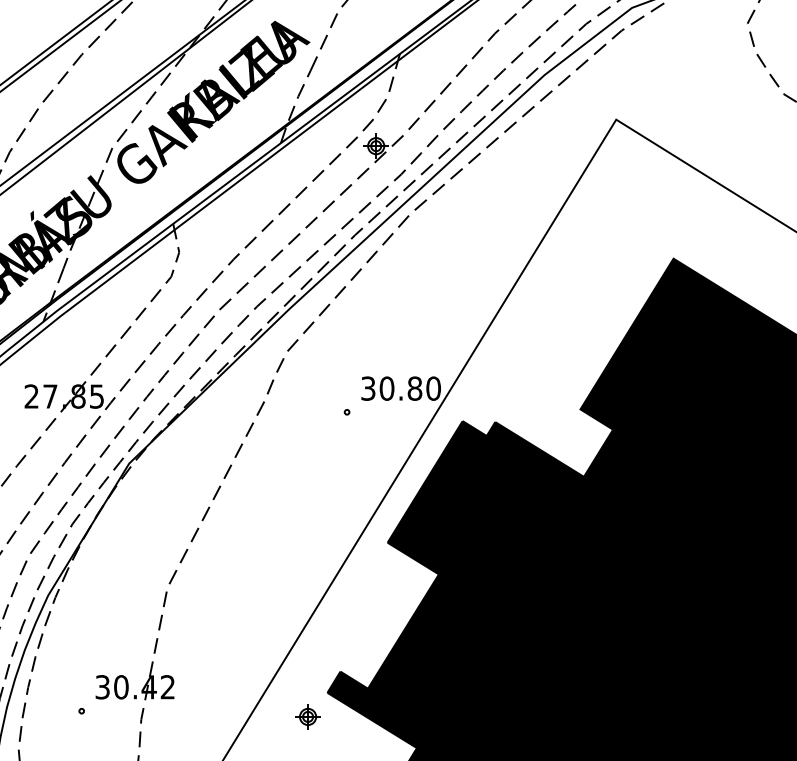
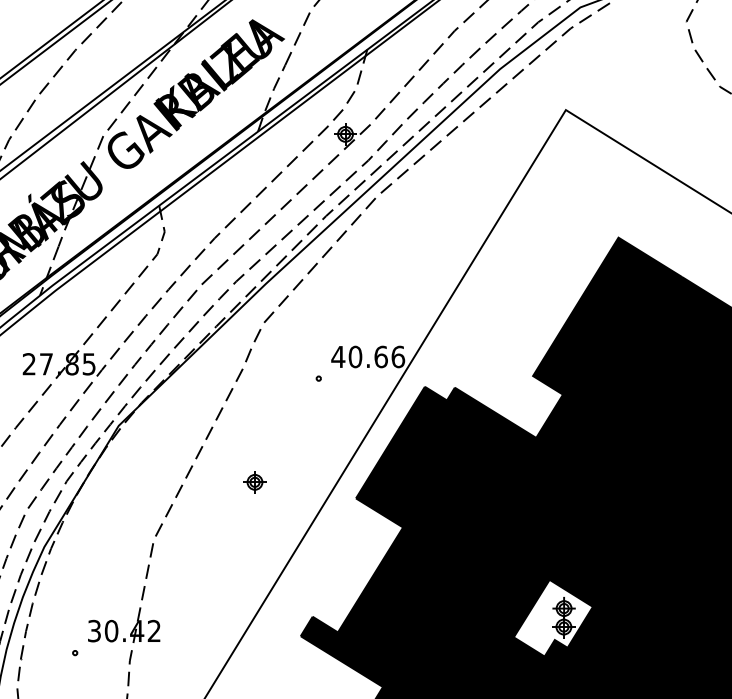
text: (401, 388) -> (368, 356), 30.80 -> 40.66
fill: (601, 672) -> (552, 617), removed
part: (307, 717) -> (254, 482), moved

